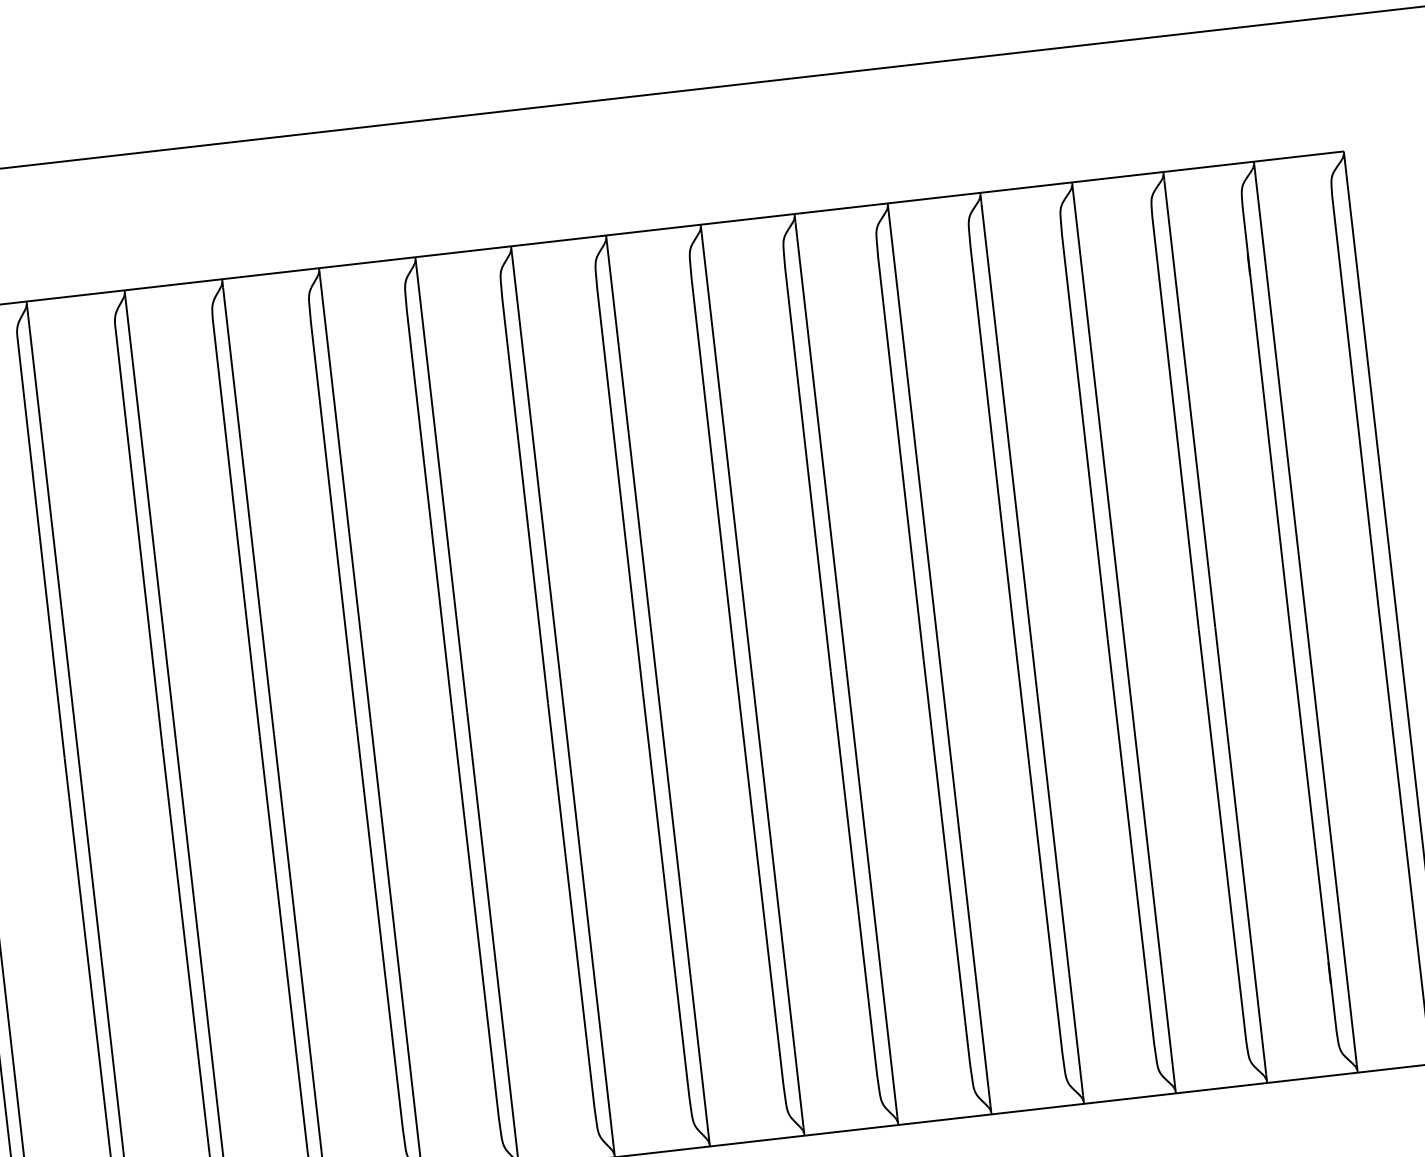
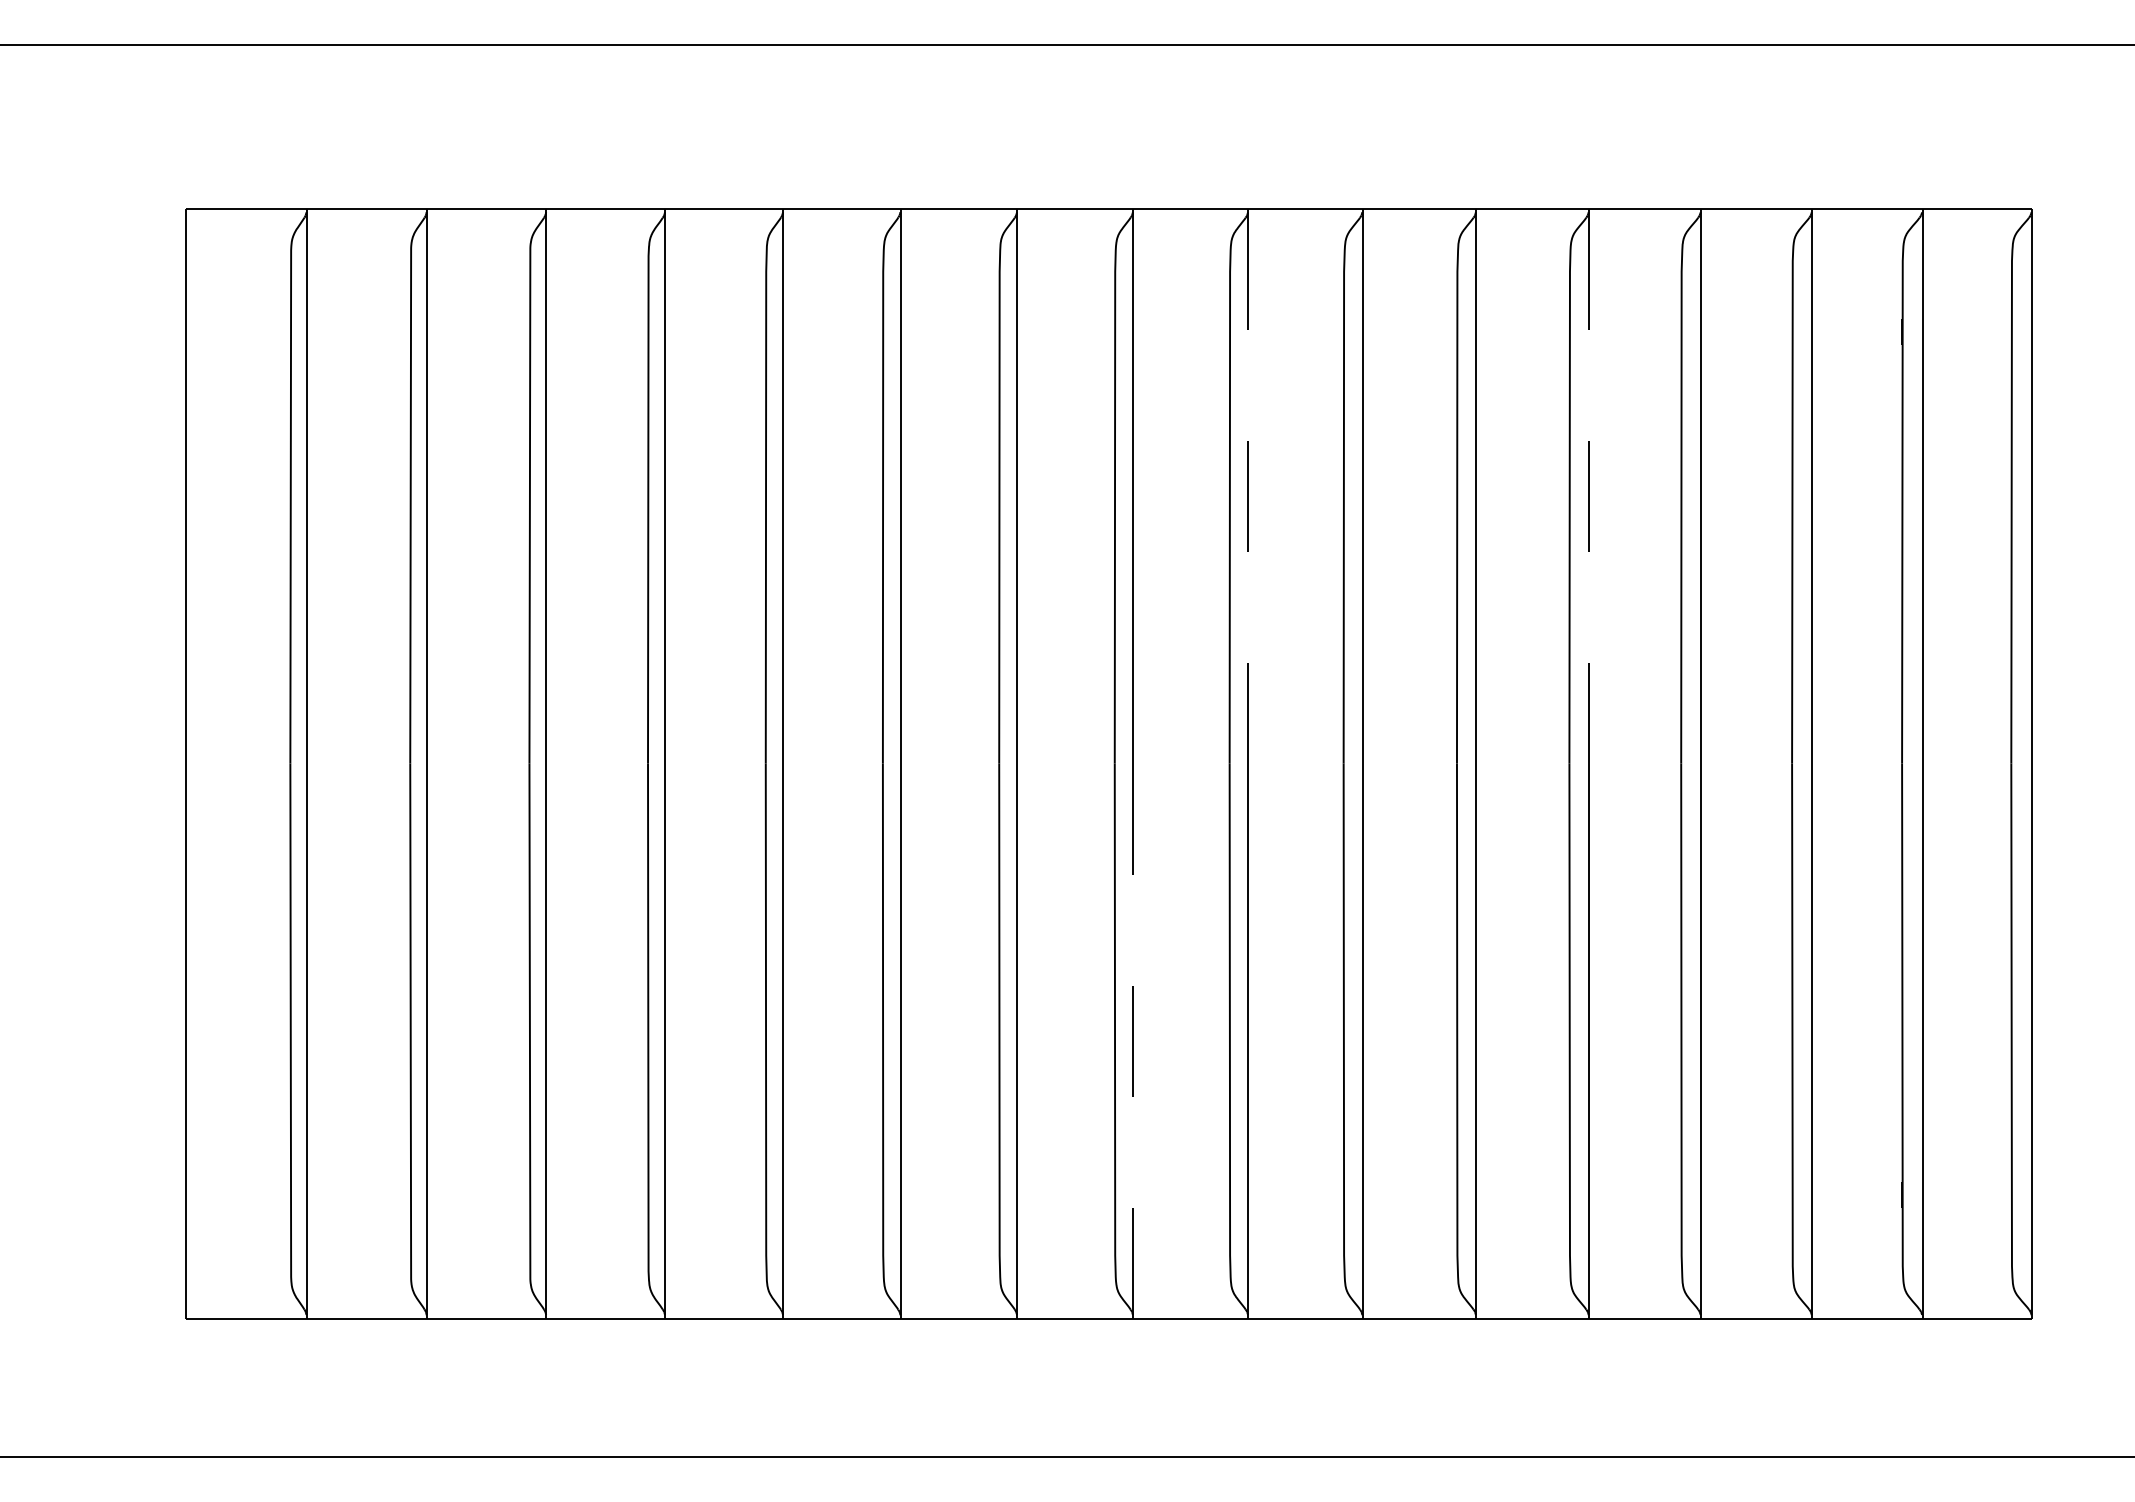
line: (1007, 424) -> (1589, 491), solid -> dashed
line: (727, 456) -> (1248, 491), solid -> dashed
line: (683, 914) -> (1133, 1036), solid -> dashed

